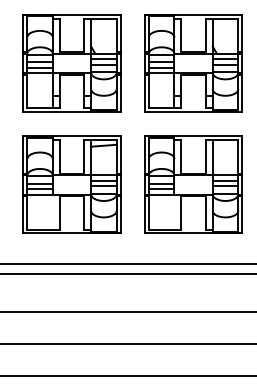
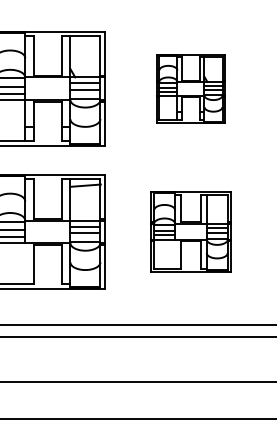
part: (193, 63) -> (190, 88), size x0.6
part: (193, 184) -> (190, 231), size x0.7

